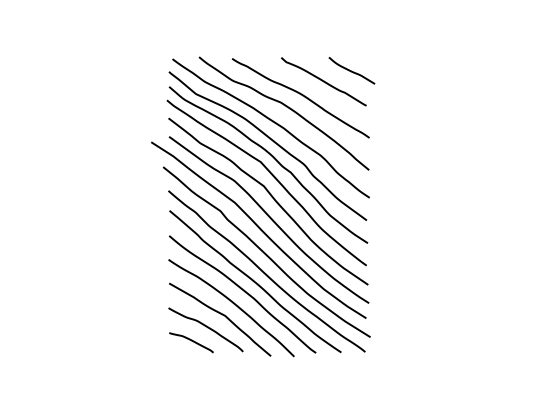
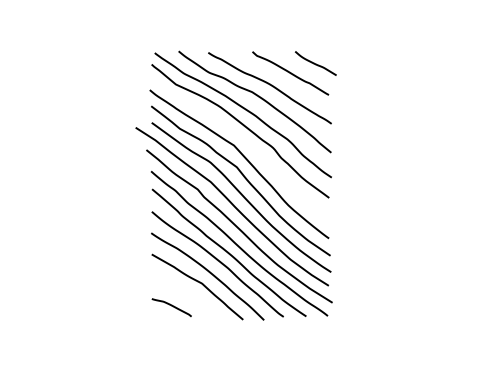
curve: (273, 158) -> (245, 142), removed
curve: (206, 328) -> (185, 294), removed

